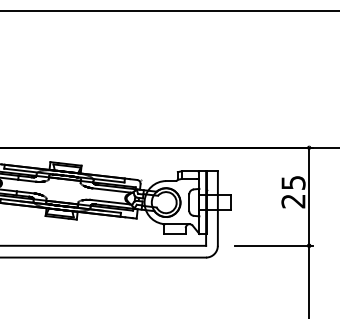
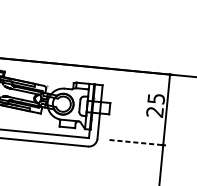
line: (274, 245) -> (138, 142), solid -> dashed

